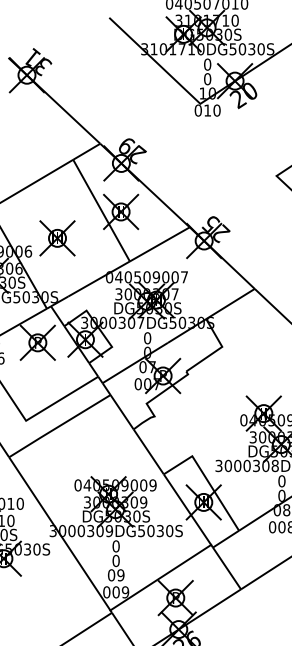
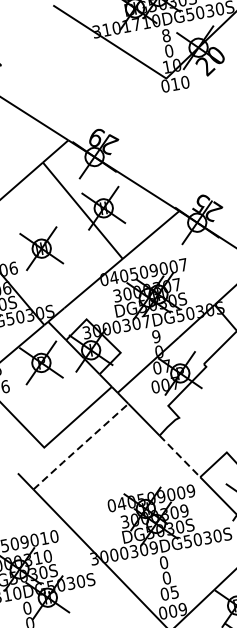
text: (207, 64) -> (166, 35), 0 -> 8
text: (147, 338) -> (156, 336), 0 -> 9
line: (59, 426) -> (80, 447), solid -> dashed
line: (149, 452) -> (180, 456), solid -> dashed
text: (120, 575) -> (174, 592), 09 -> 05

